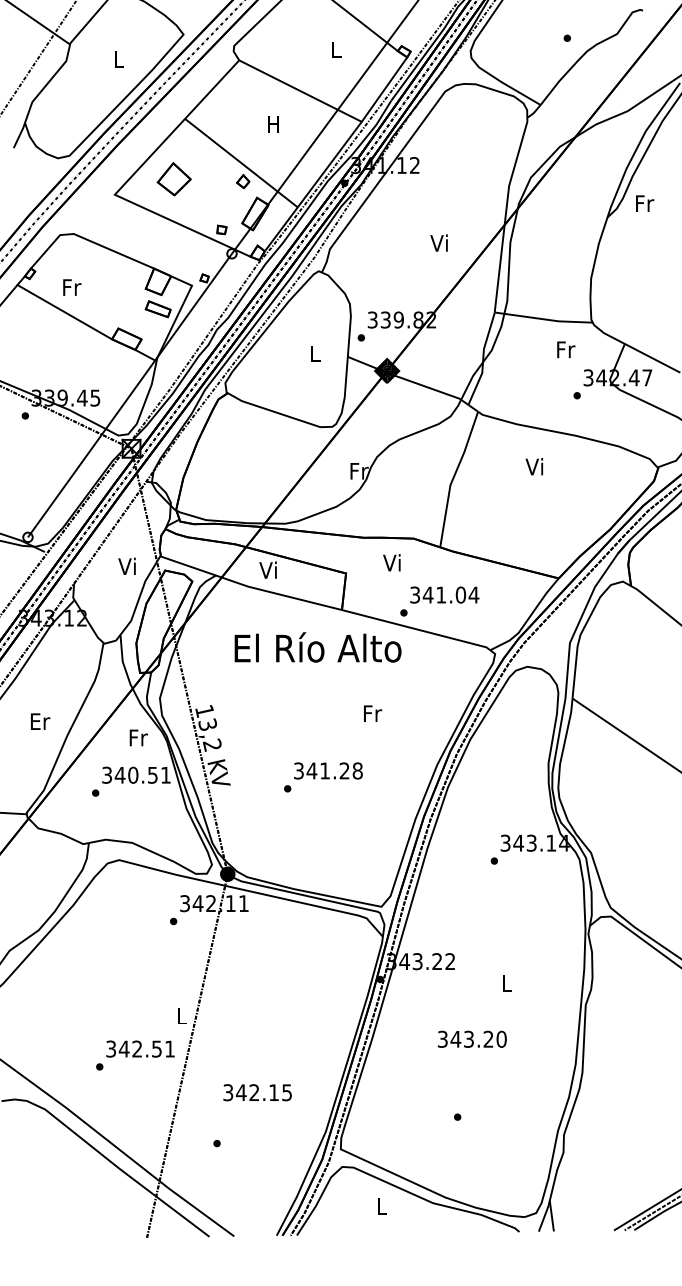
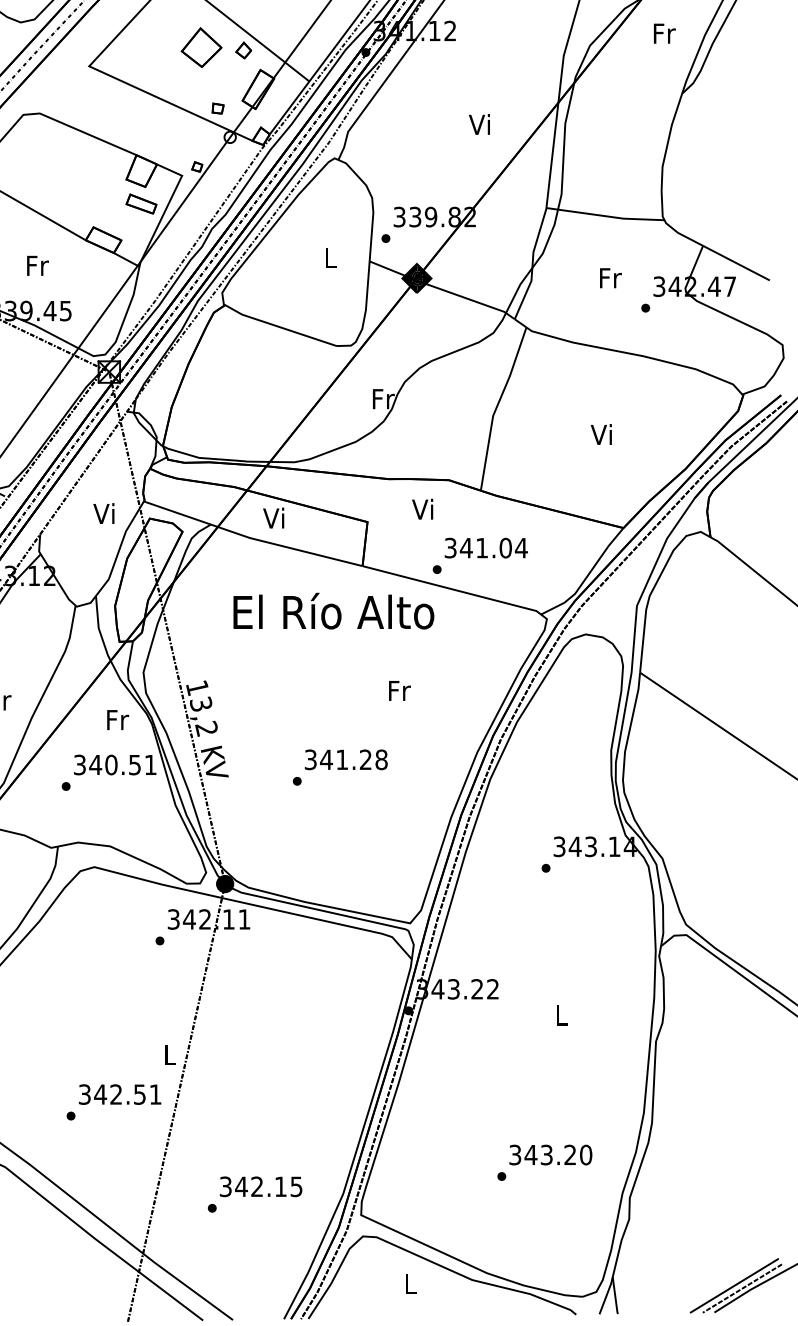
part: (173, 179) -> (200, 47), moved
text: (645, 203) -> (665, 33), moved
text: (72, 287) -> (38, 265), moved
text: (566, 349) -> (611, 277), moved
text: (534, 466) -> (601, 434), moved
text: (472, 1038) -> (550, 1154), moved
text: (257, 1092) -> (260, 1186), moved

